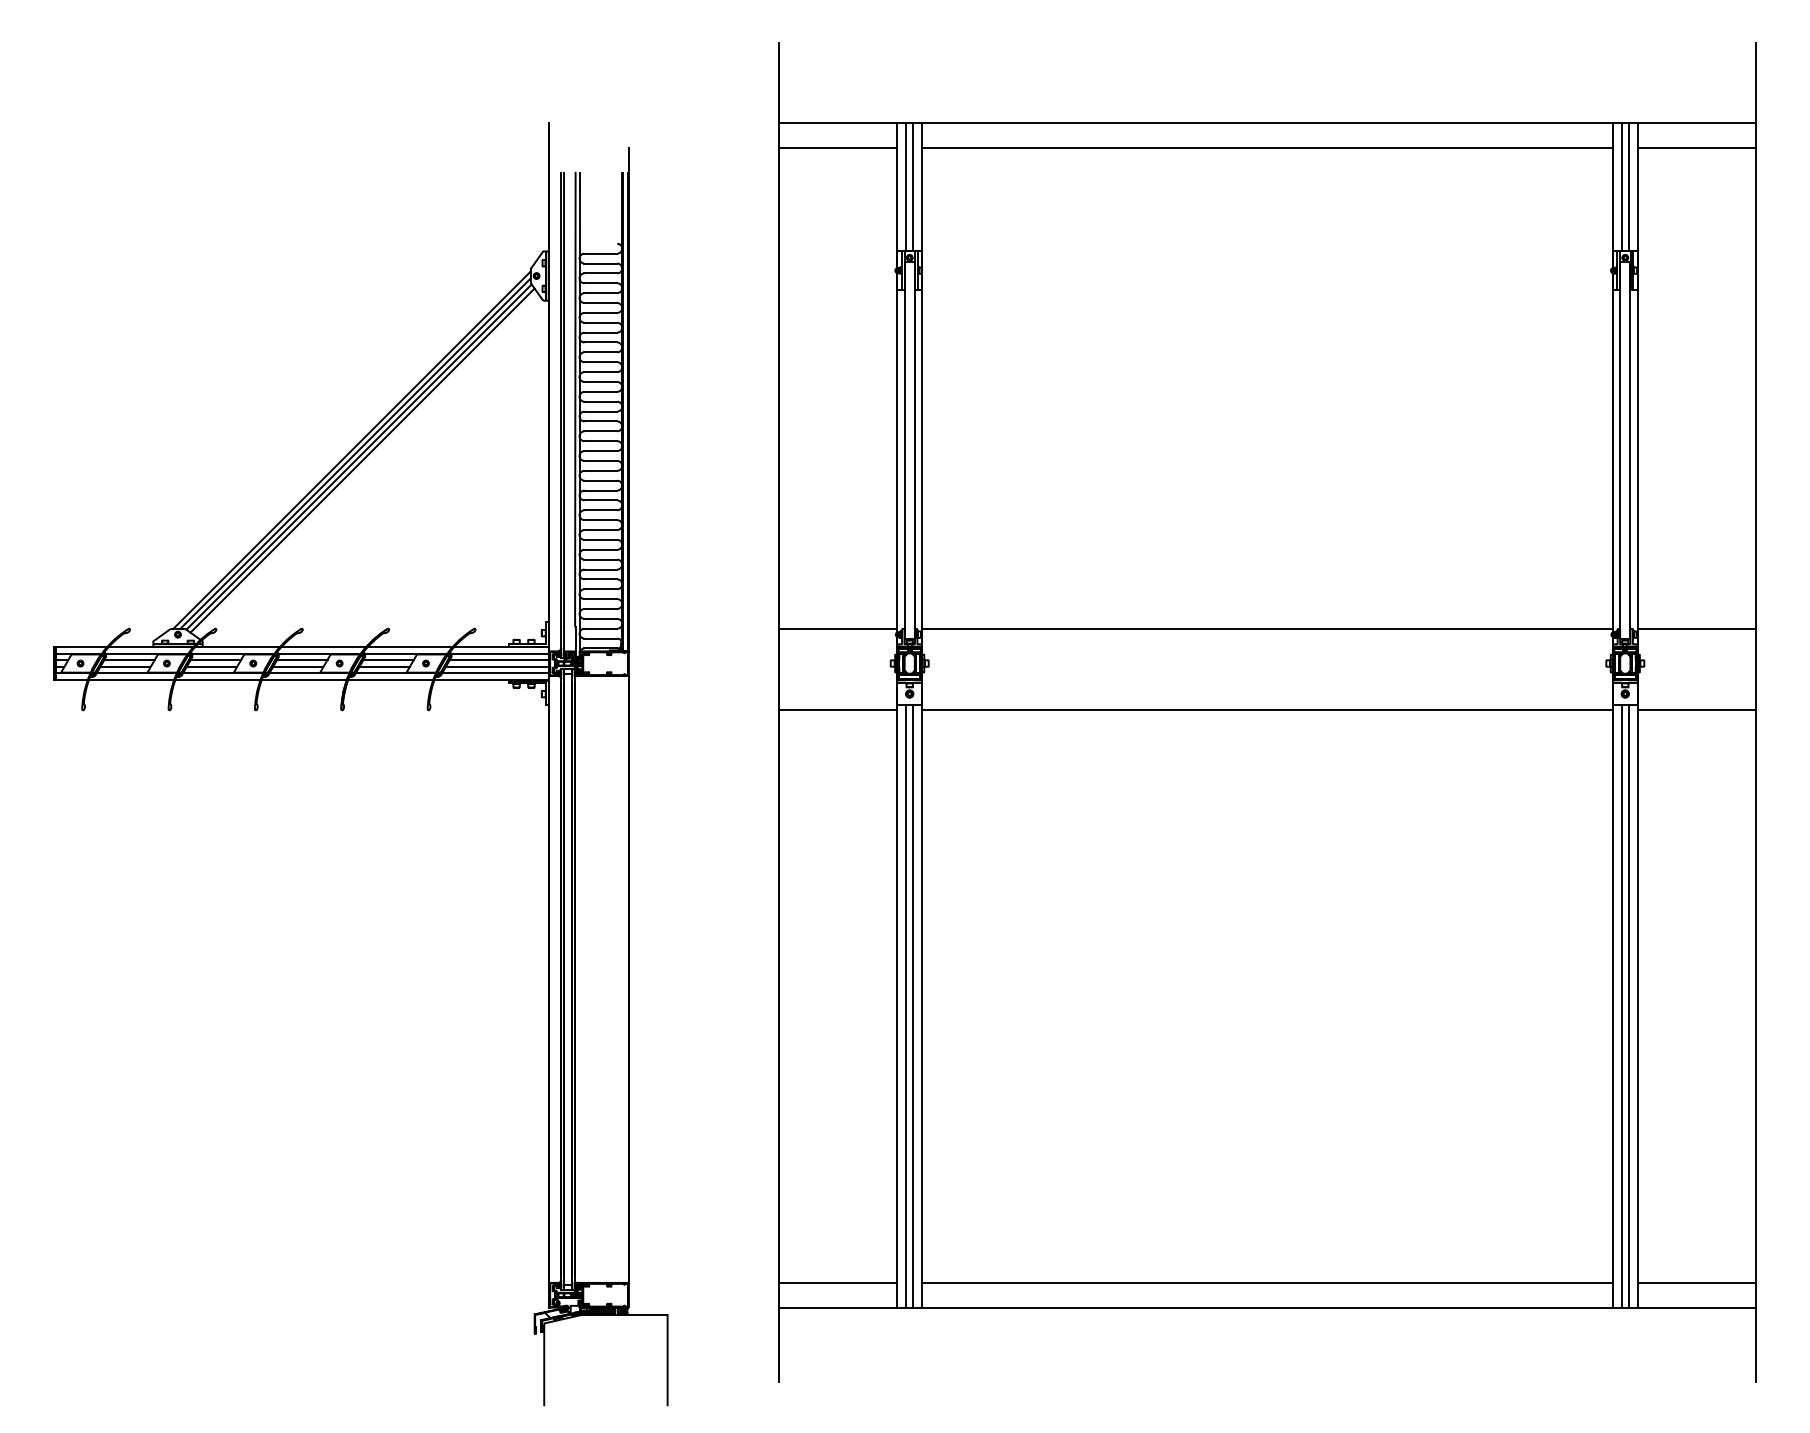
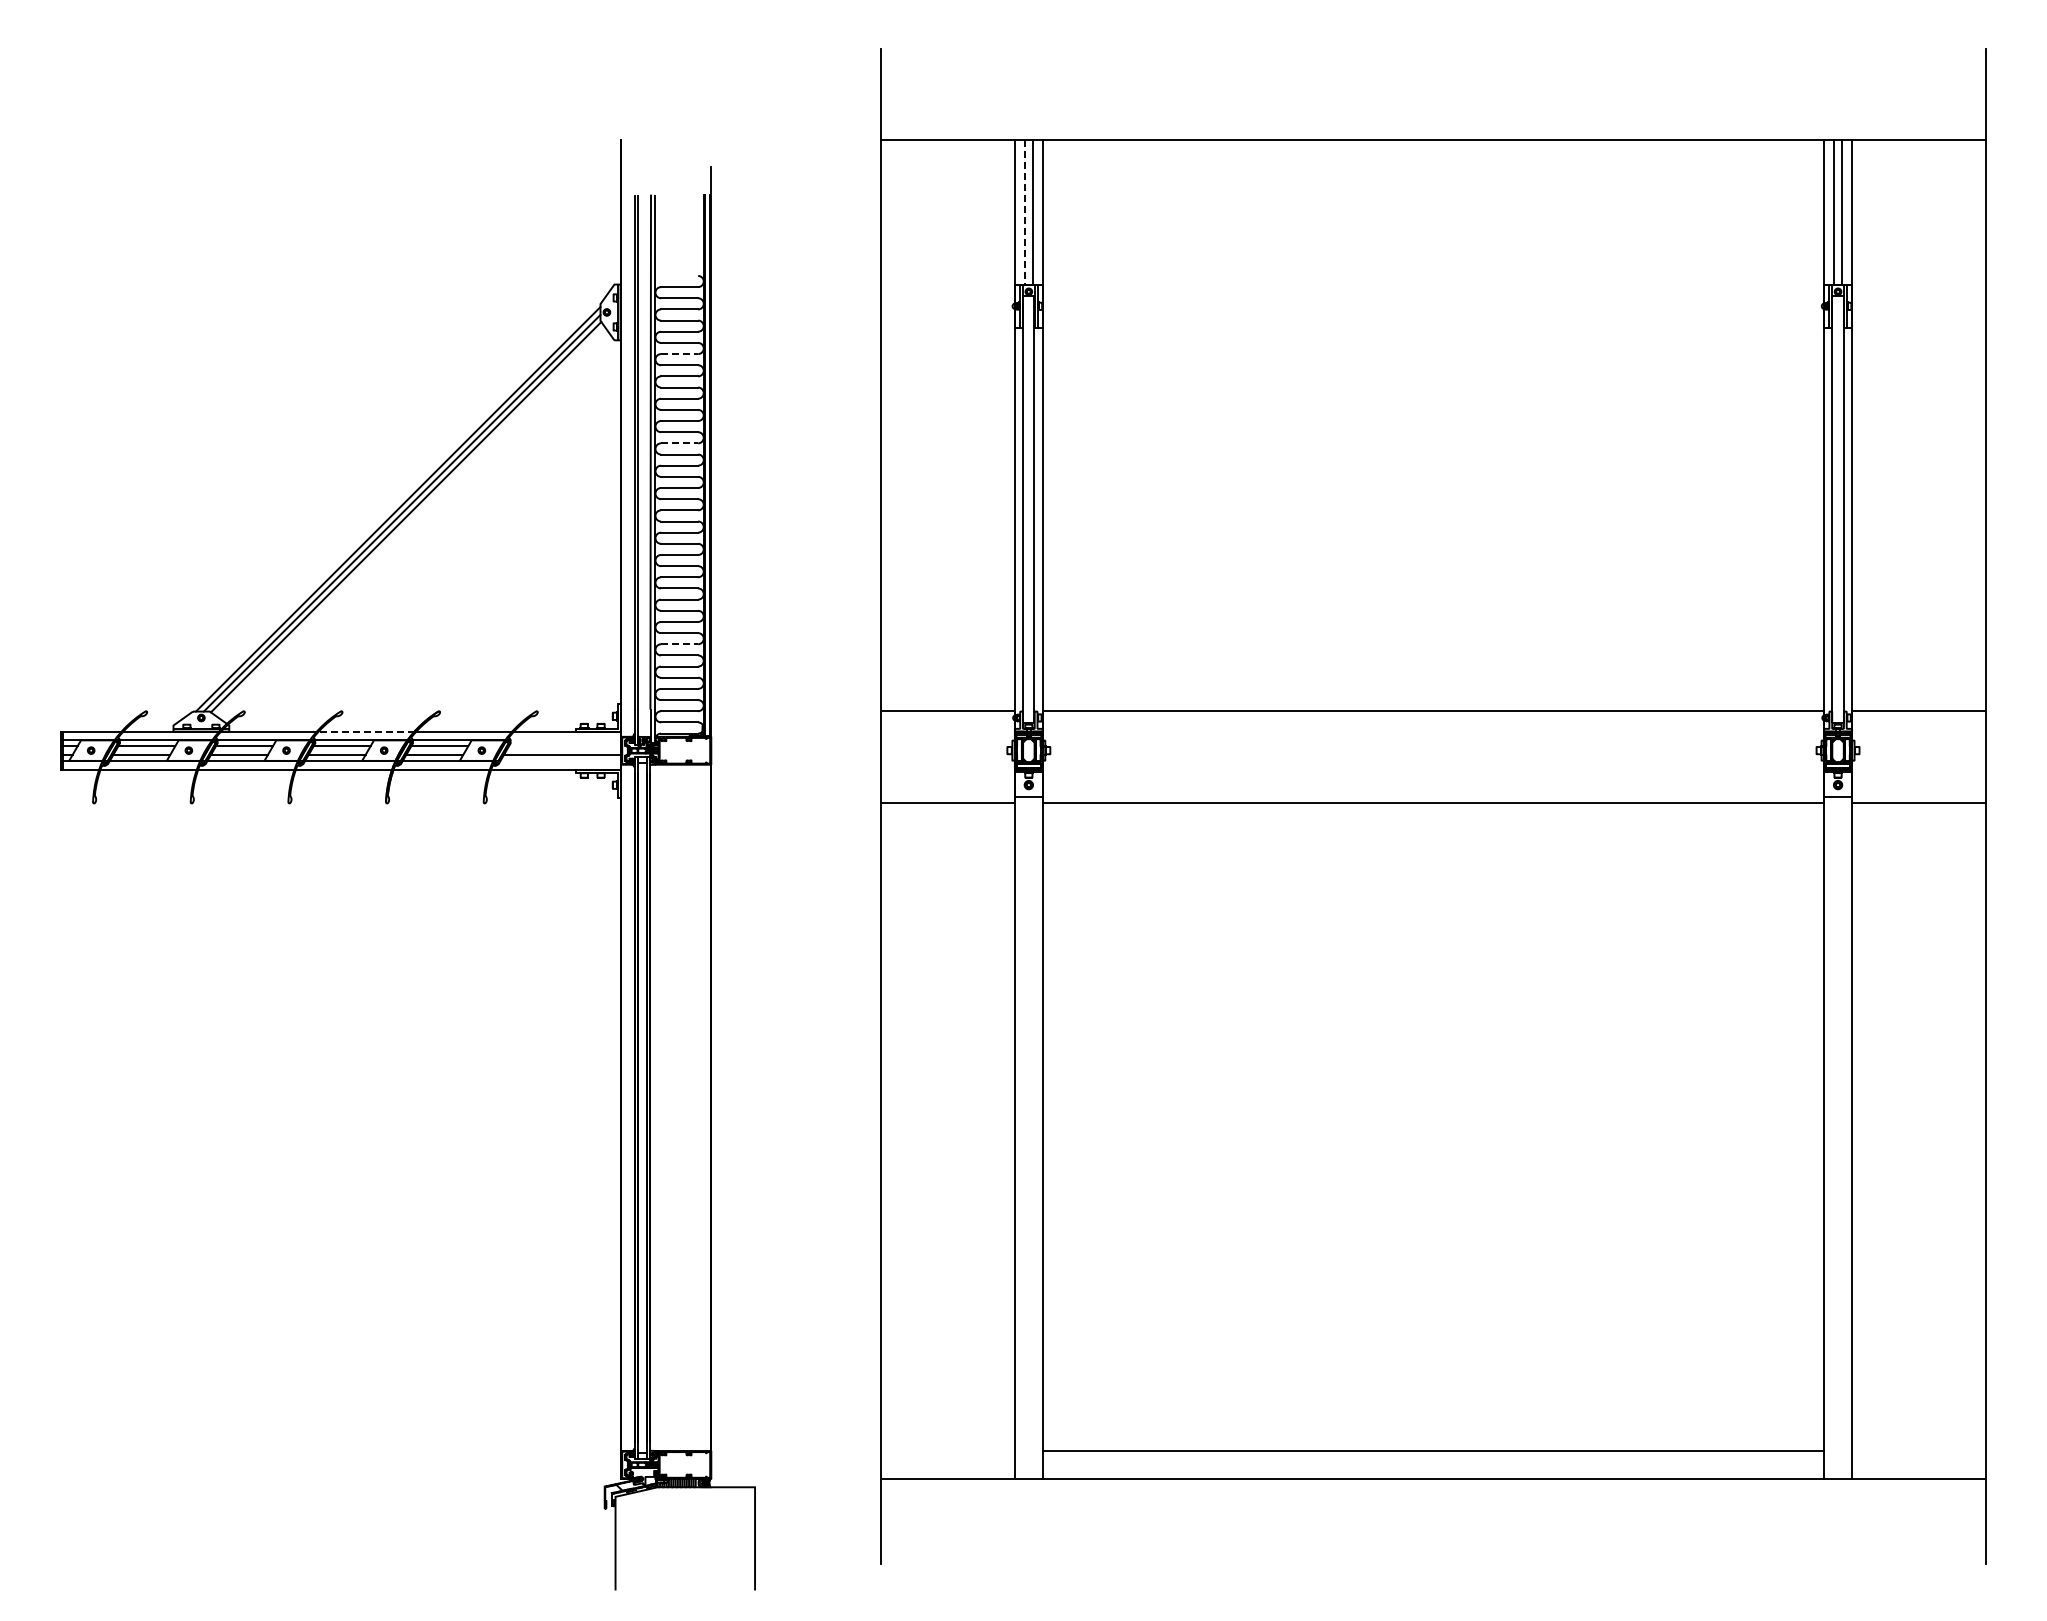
line: (837, 147) -> (947, 167), removed
line: (1267, 147) -> (1433, 167), removed
line: (1696, 147) -> (1918, 167), removed
line: (905, 187) -> (1024, 212), solid -> dashed
line: (600, 313) -> (679, 354), solid -> dashed
line: (600, 391) -> (679, 443), solid -> dashed
line: (362, 460) -> (409, 520), removed
line: (600, 569) -> (679, 644), solid -> dashed
line: (324, 646) -> (366, 731), solid -> dashed
line: (499, 654) -> (565, 740), removed
line: (499, 659) -> (564, 746), removed
line: (495, 673) -> (560, 761), removed
line: (905, 1005) -> (1024, 1137), removed
line: (913, 1005) -> (1033, 1137), removed
line: (1621, 1005) -> (1833, 1137), removed
line: (1629, 1005) -> (1842, 1137), removed
line: (837, 1283) -> (947, 1451), removed
line: (1696, 1283) -> (1918, 1451), removed

